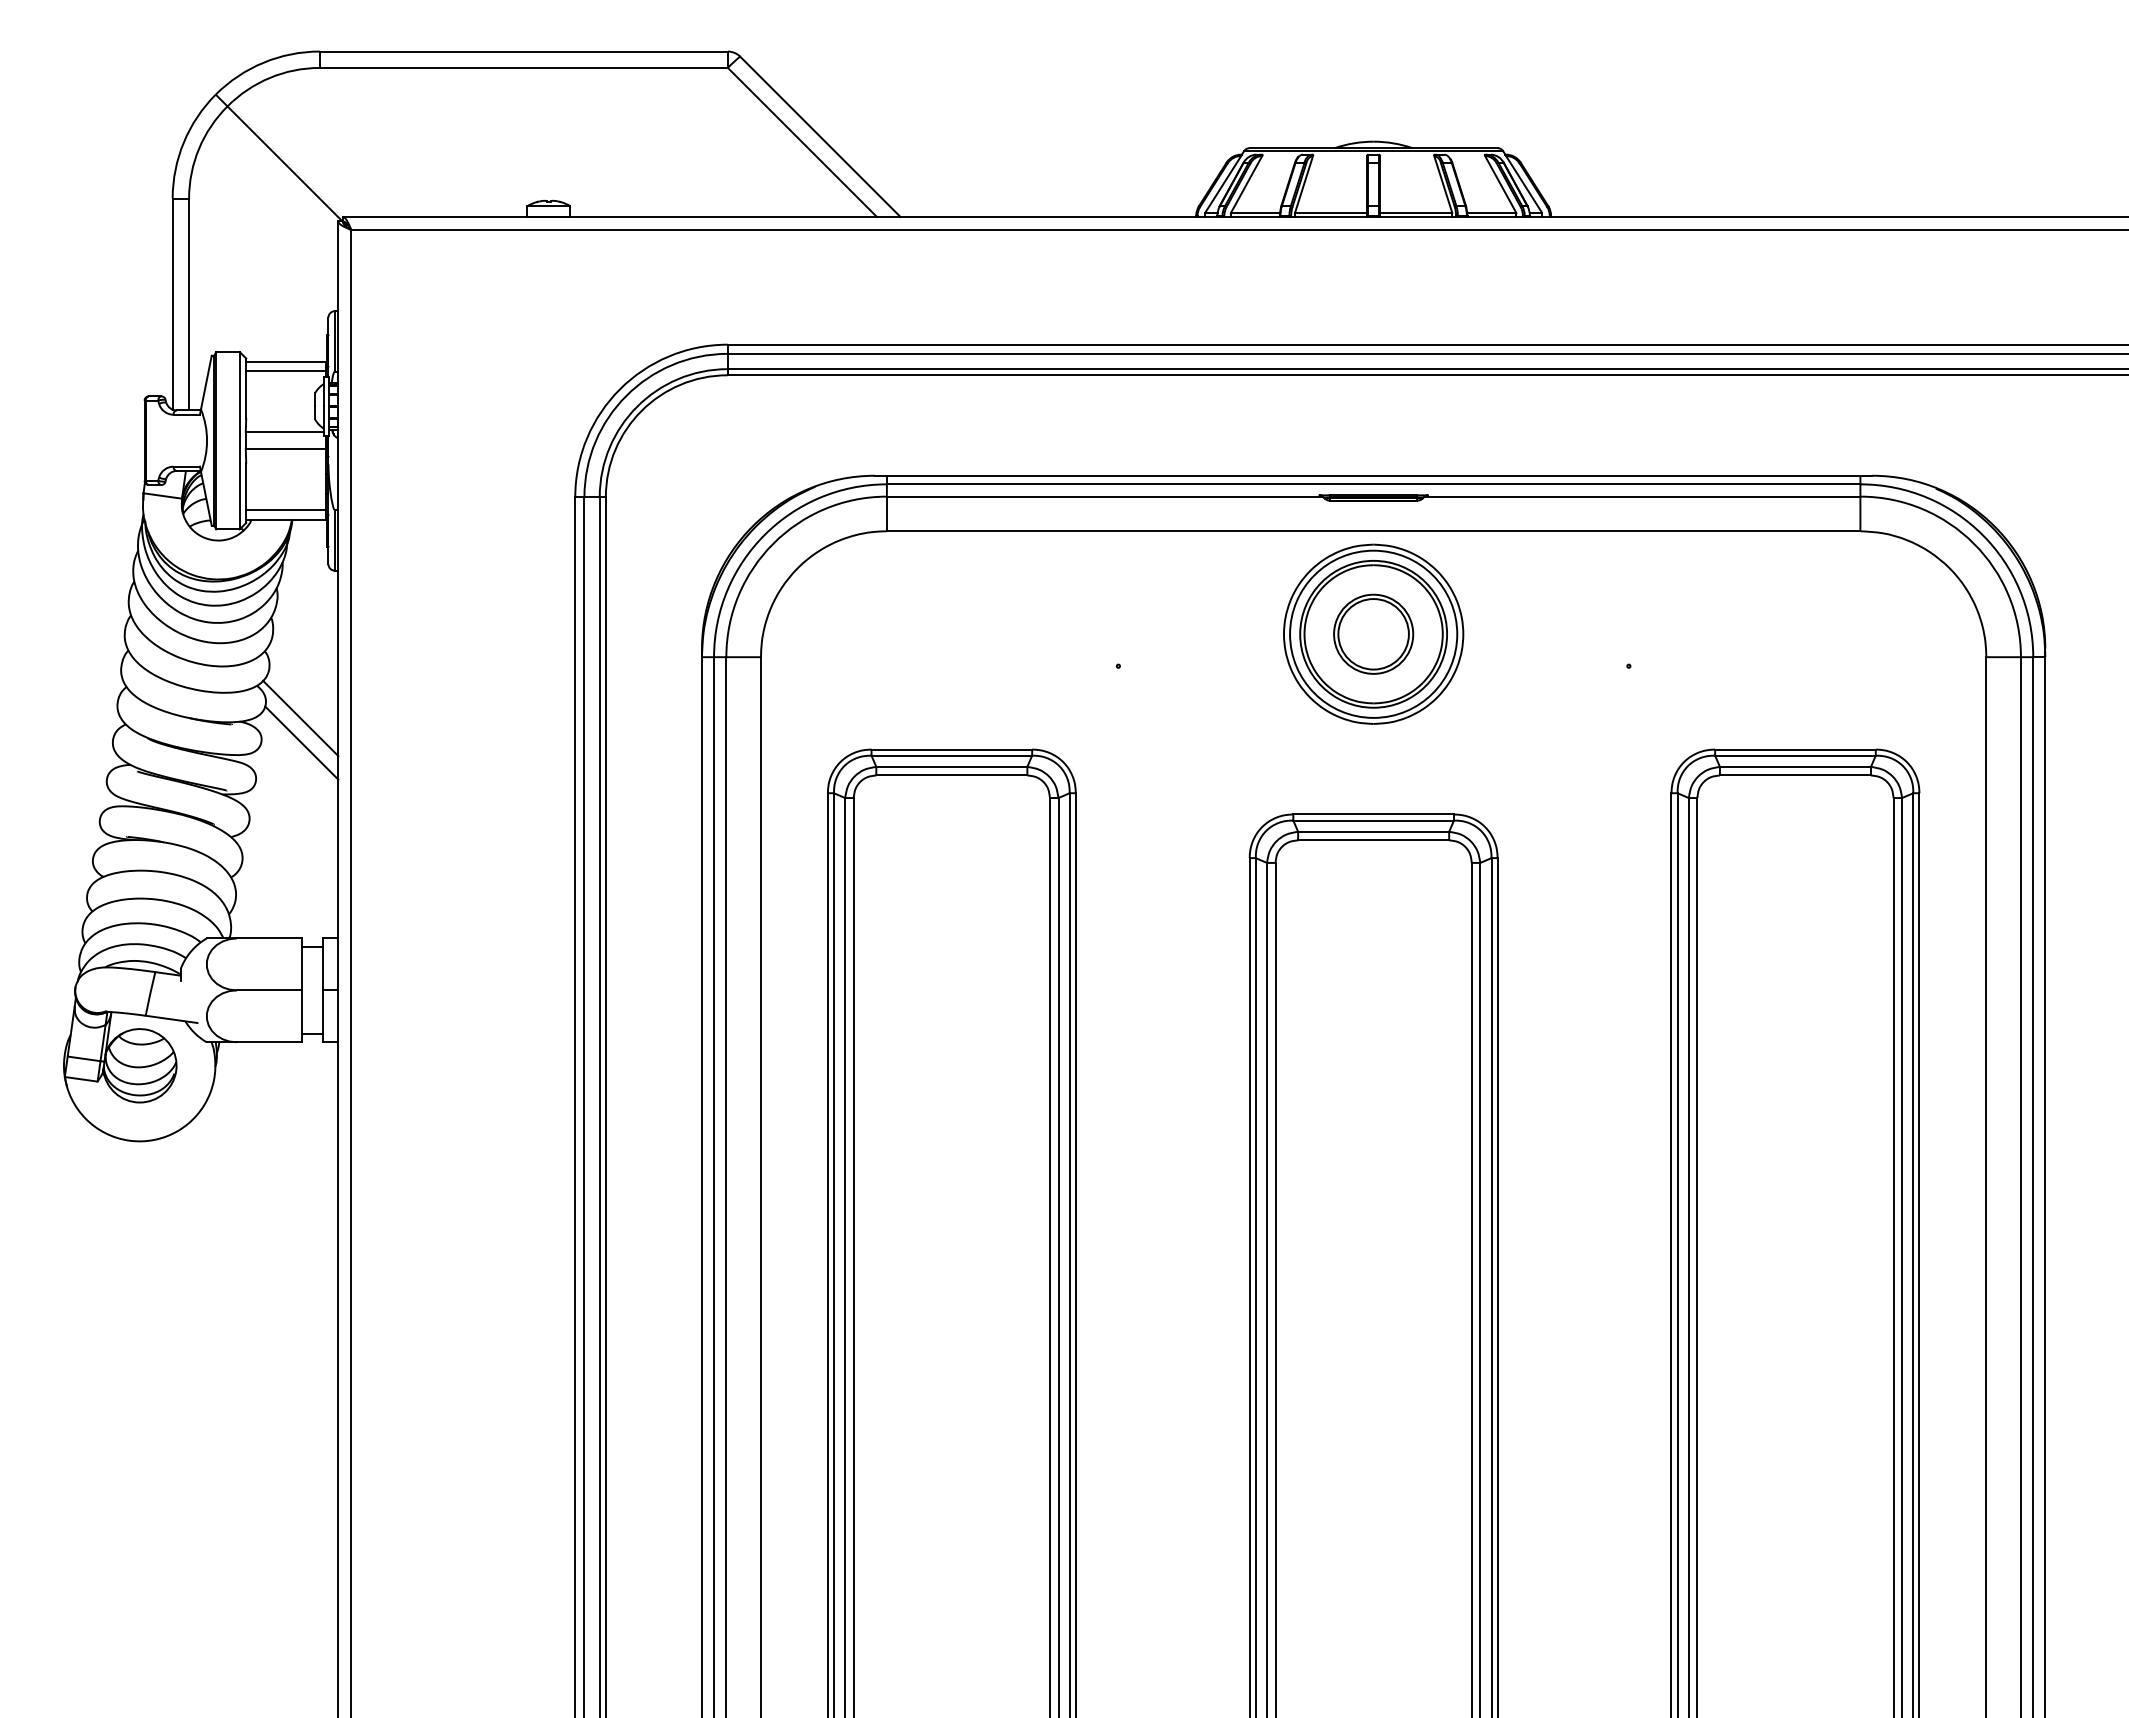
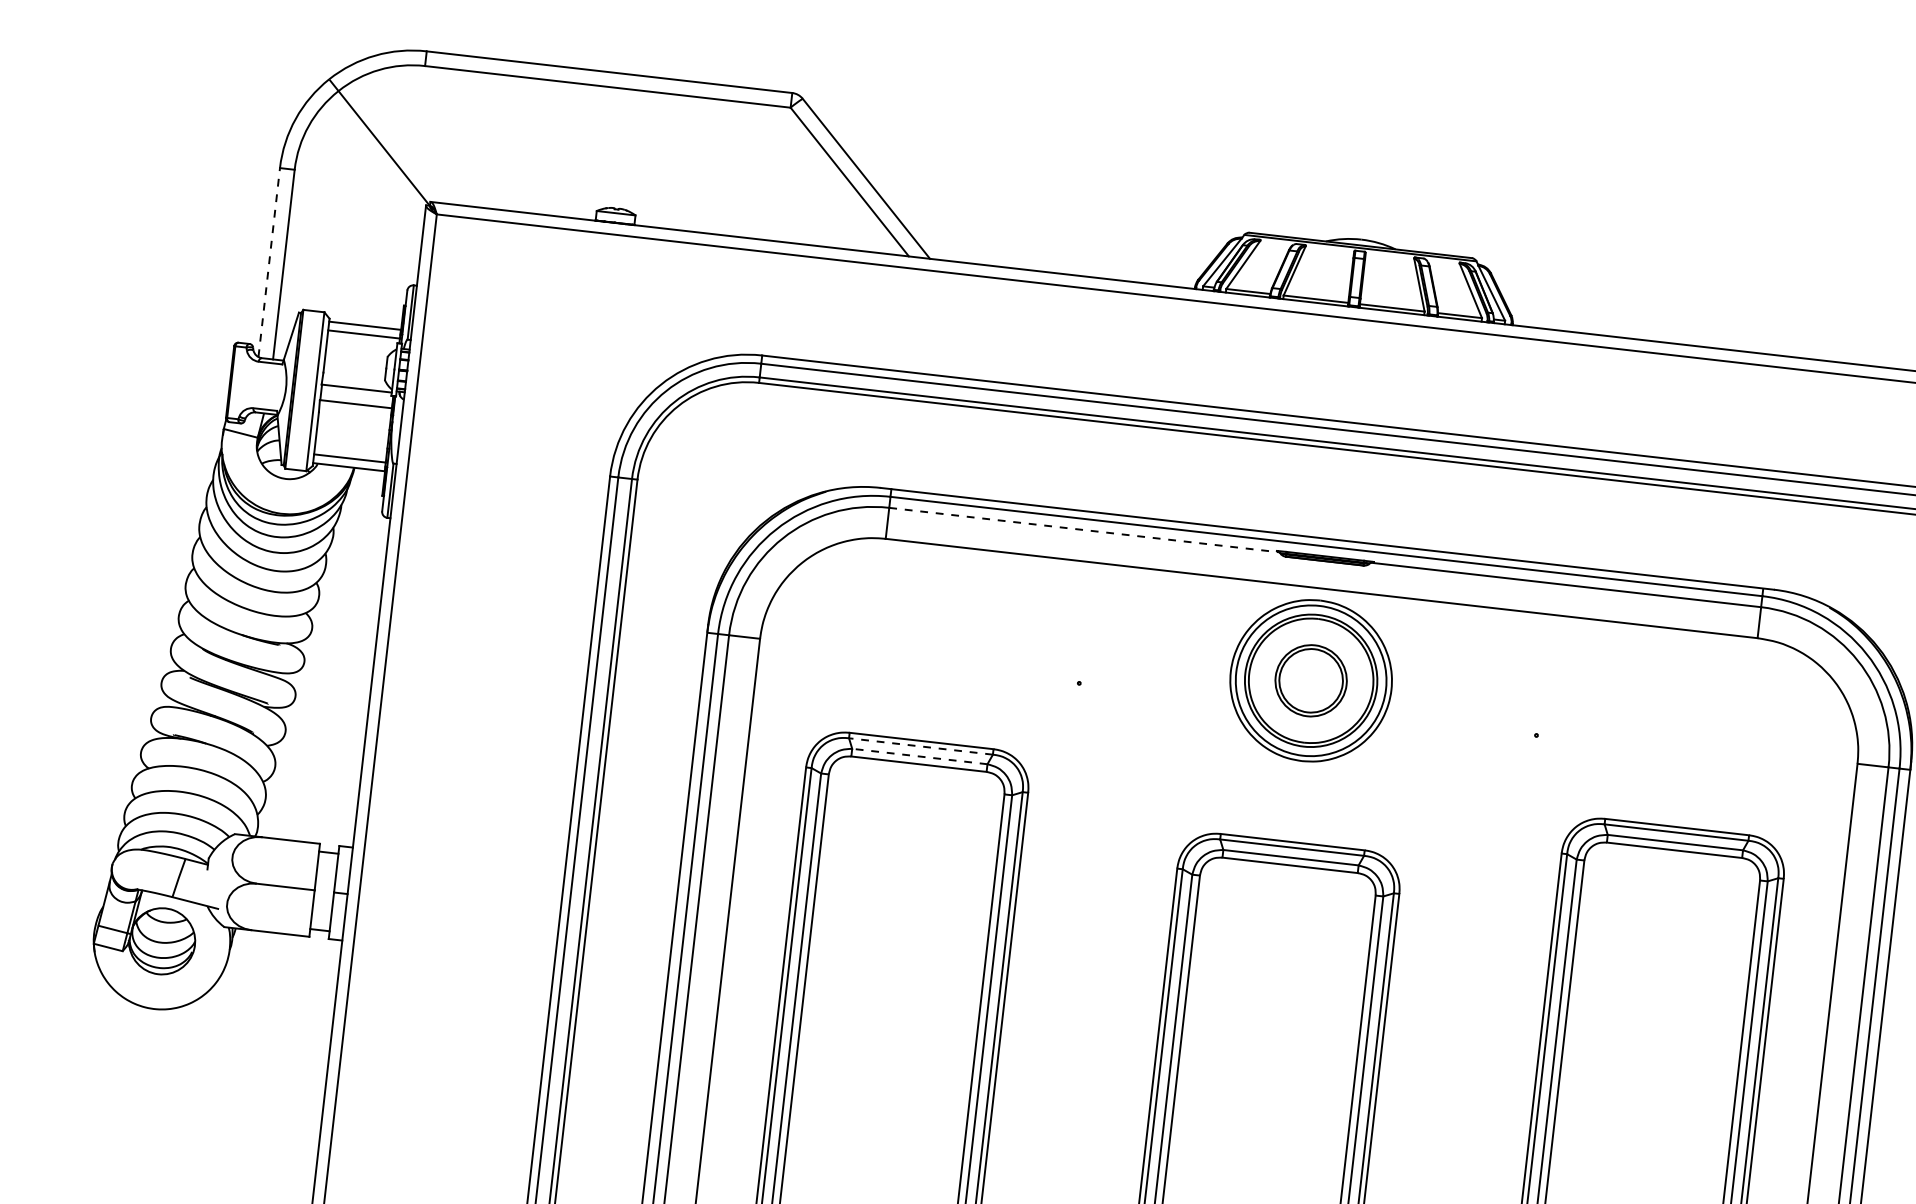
line: (172, 304) -> (269, 262), solid -> dashed
line: (1104, 496) -> (1084, 529), solid -> dashed
line: (300, 718) -> (341, 646), removed
line: (301, 742) -> (339, 668), removed
line: (951, 755) -> (920, 746), solid -> dashed
line: (951, 766) -> (919, 756), solid -> dashed

